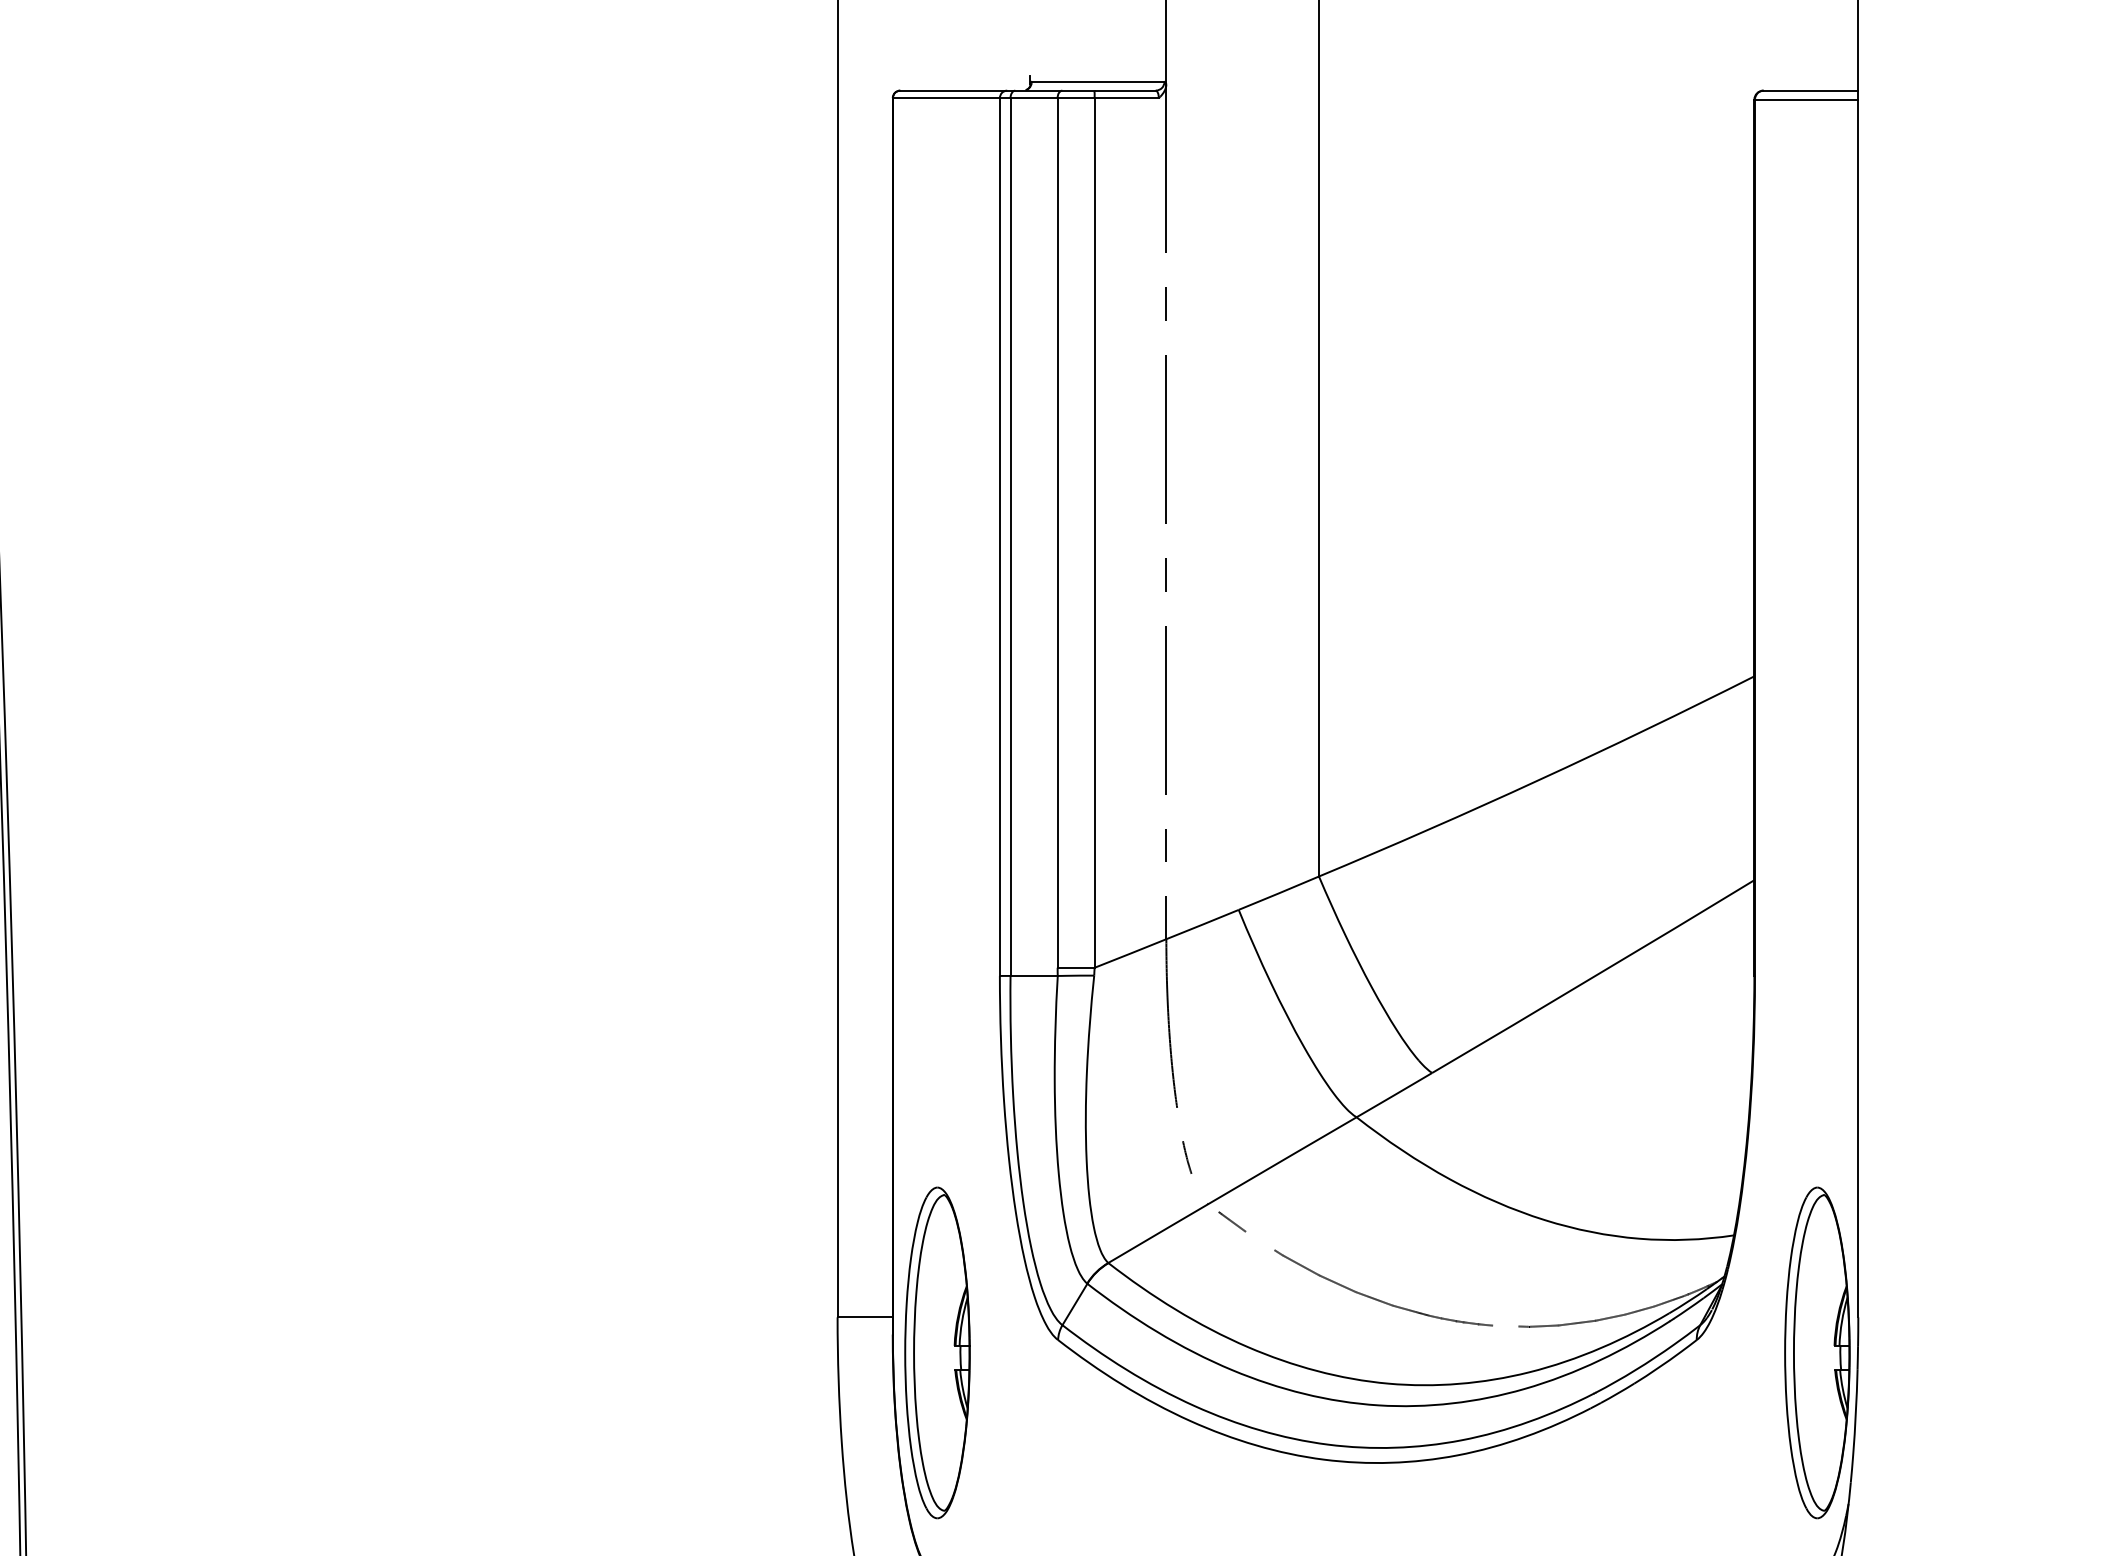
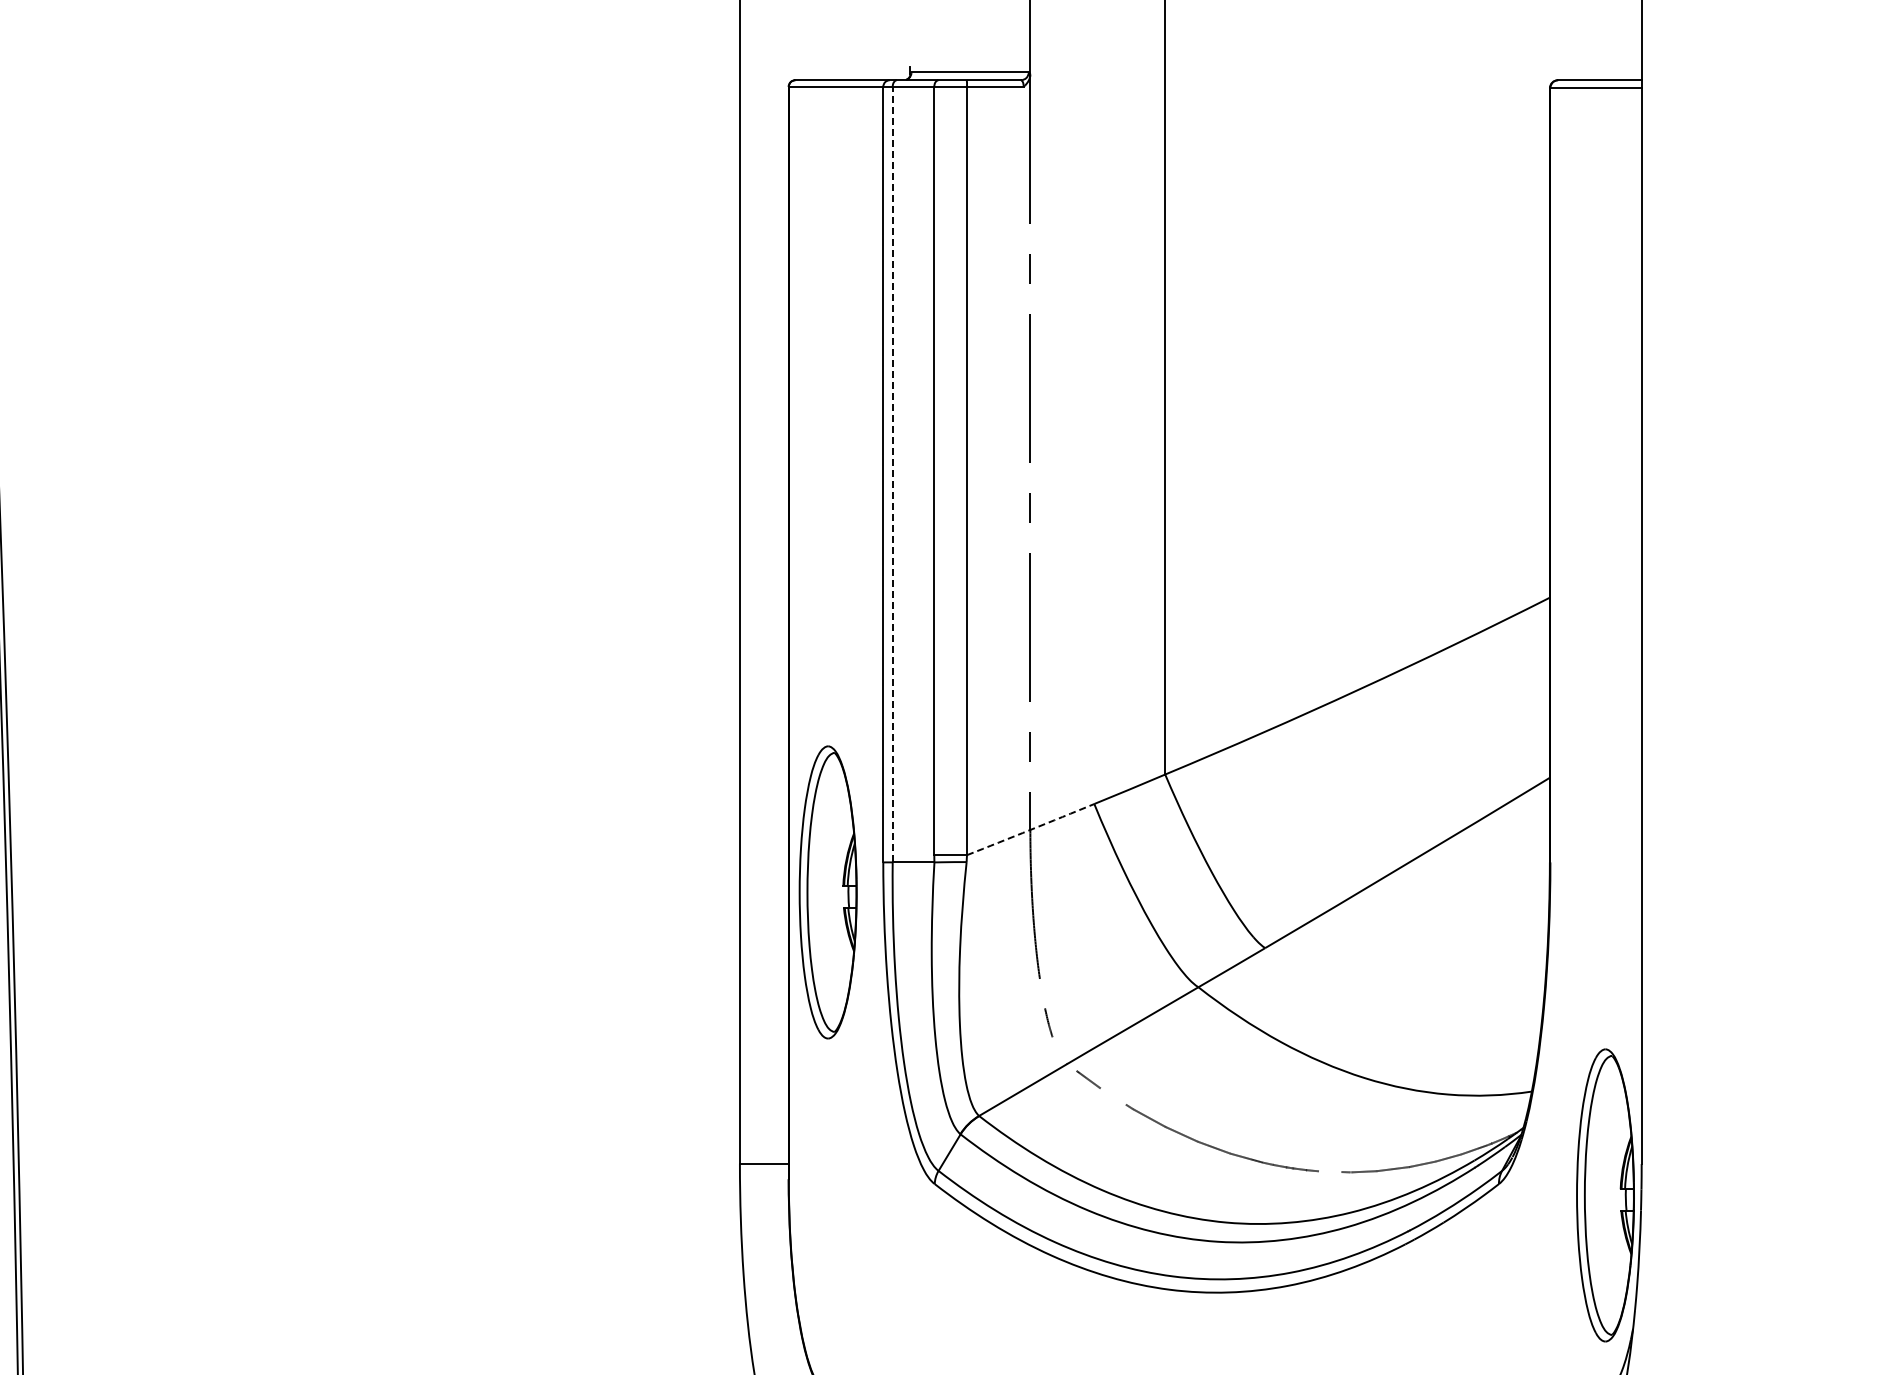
line: (1010, 536) -> (892, 474), solid -> dashed
arc: (1166, 938) -> (1030, 829), solid -> dashed
part: (936, 1353) -> (827, 892), moved

